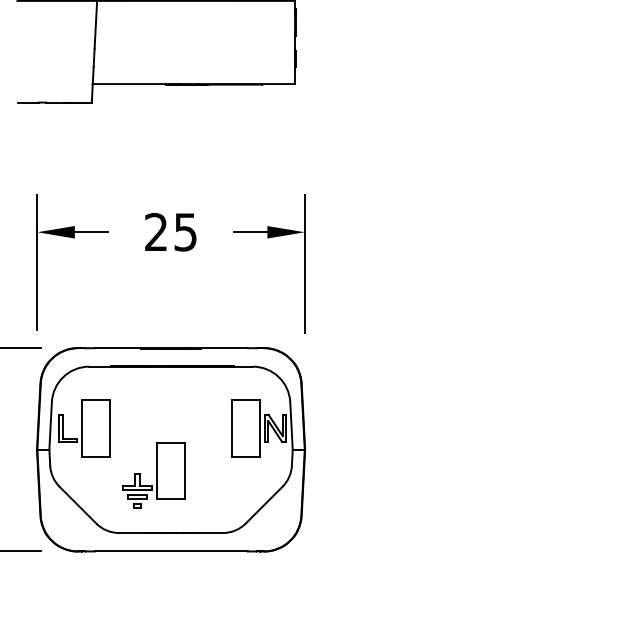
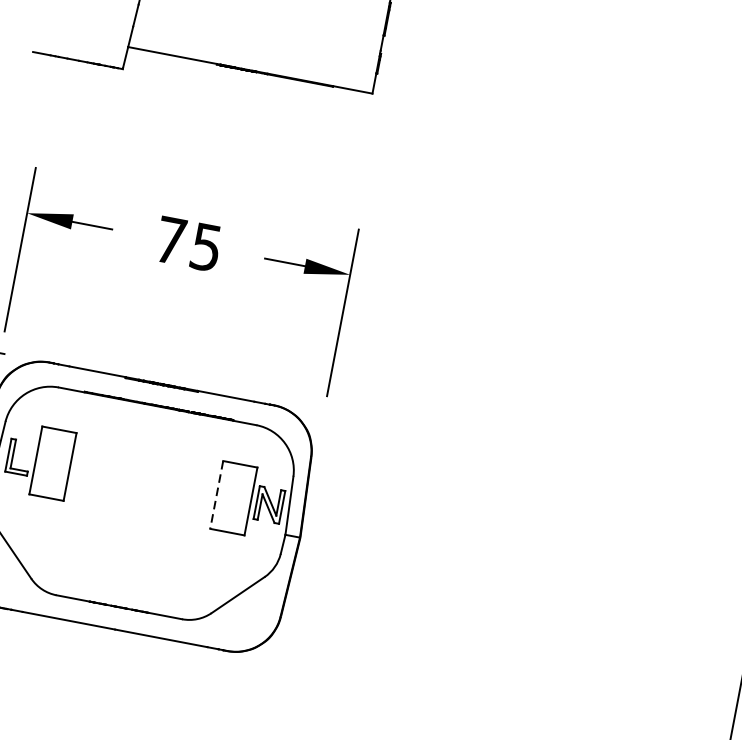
text: (156, 231) -> (171, 239), 25 -> 75
line: (231, 428) -> (216, 494), solid -> dashed
part: (153, 475) -> (111, 533), removed

